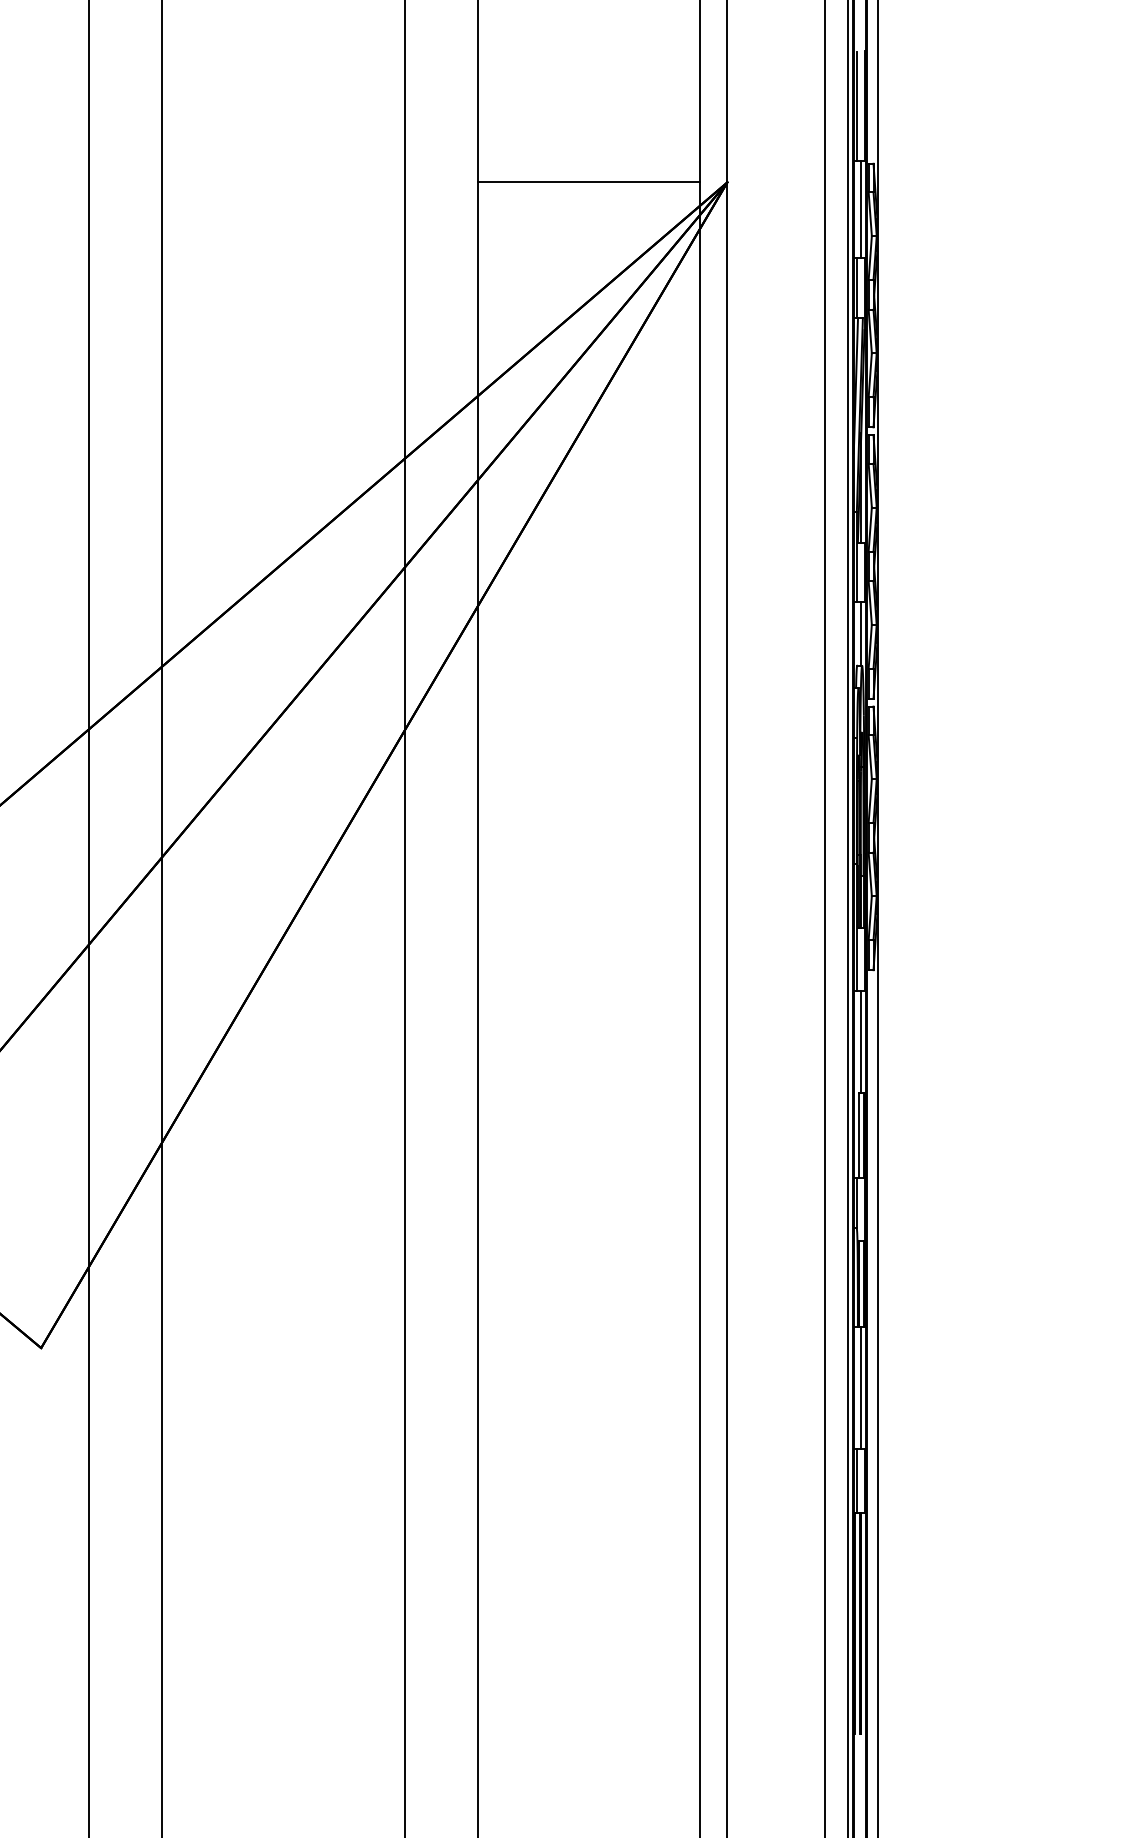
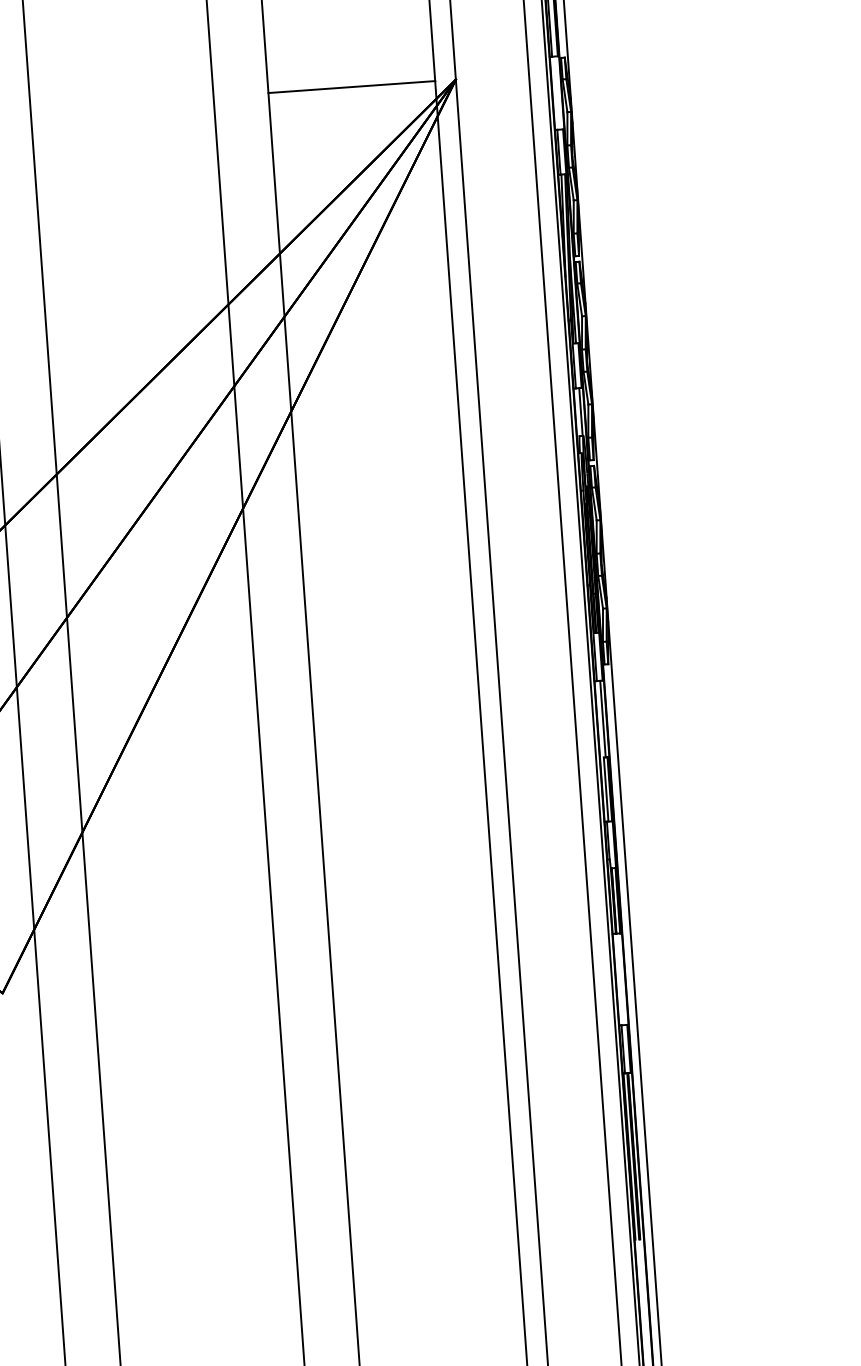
line: (861, 209) -> (558, 92), removed
line: (861, 1388) -> (621, 979), removed

